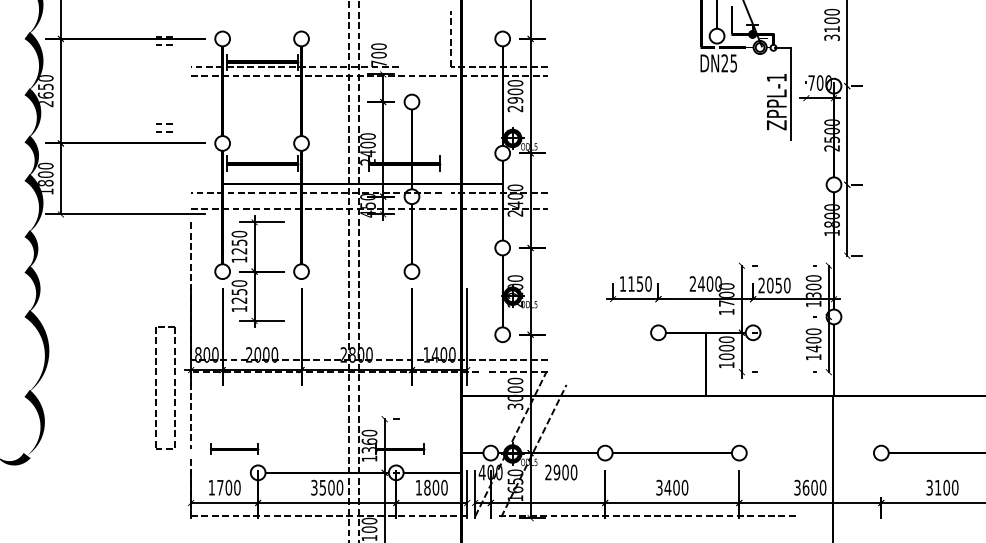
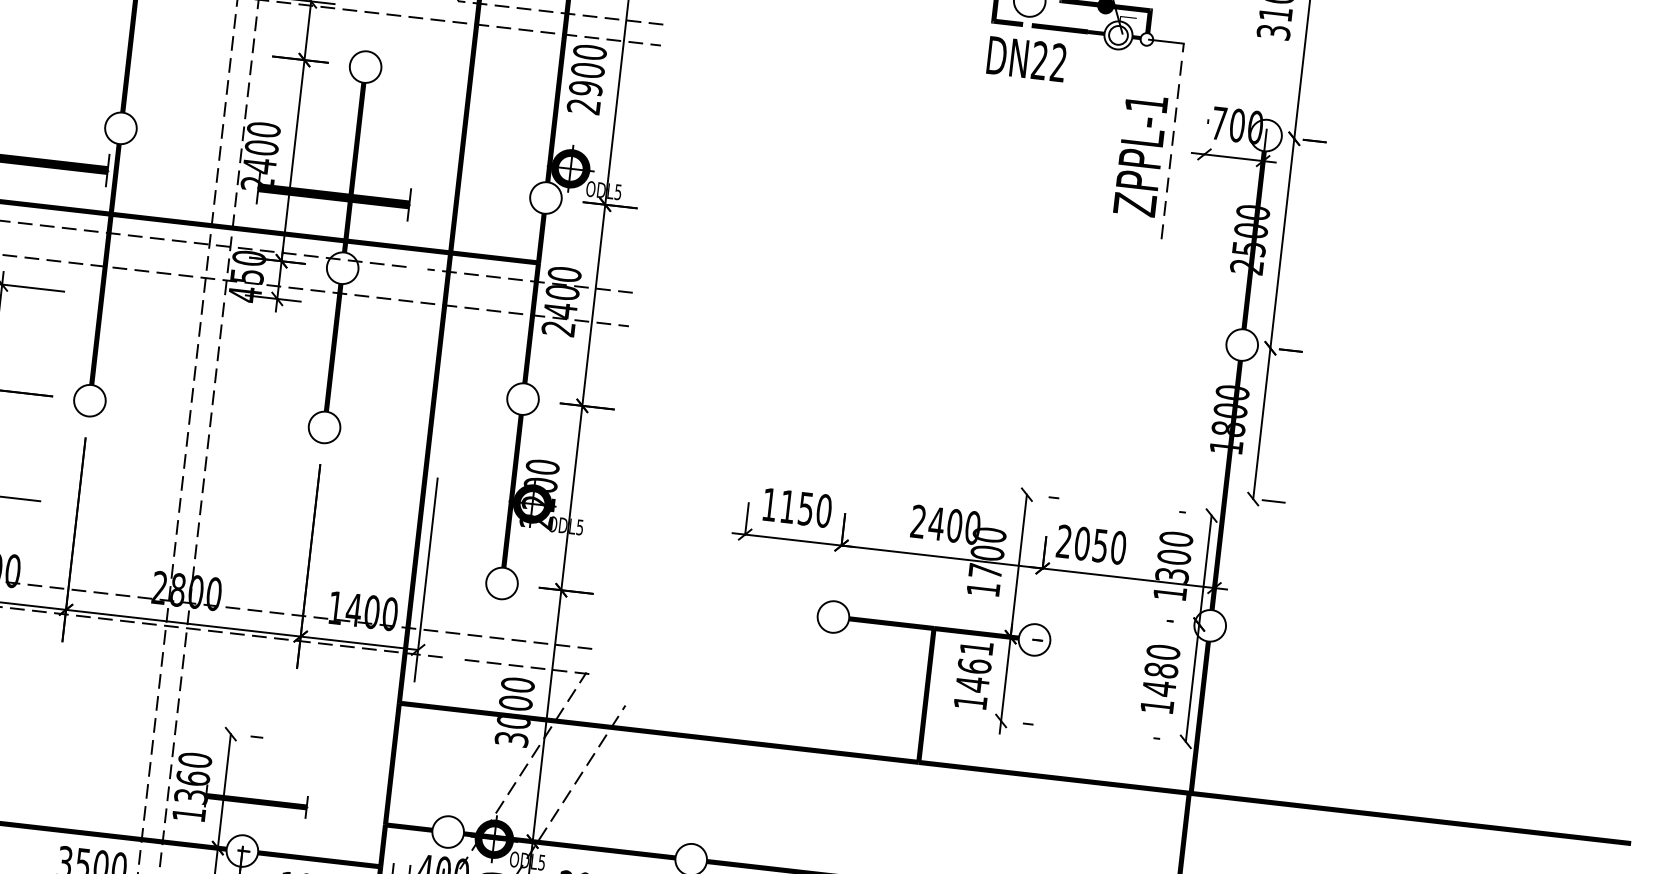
text: (733, 63) -> (1058, 63), DN25 -> DN22
line: (790, 93) -> (1171, 140), solid -> dashed
text: (813, 340) -> (1160, 670), 1400 -> 1480
text: (726, 348) -> (974, 666), 1000 -> 1461

